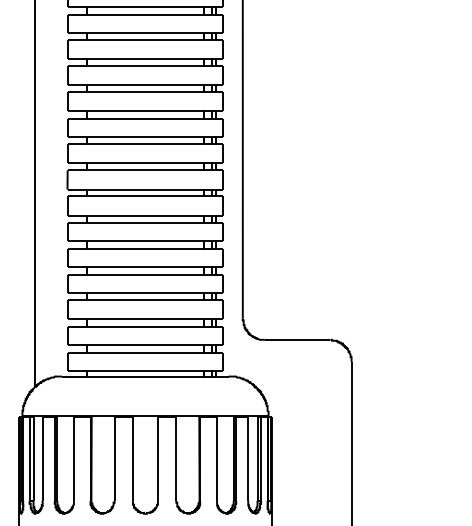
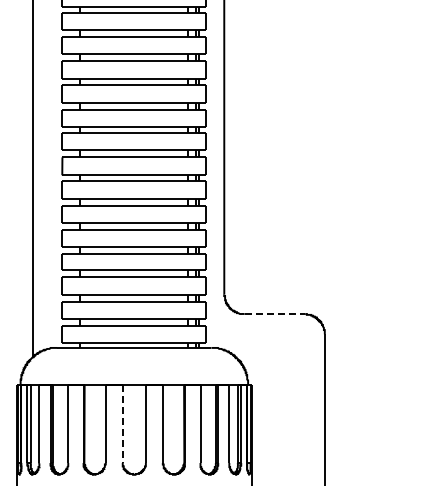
line: (298, 340) -> (275, 314), solid -> dashed
line: (132, 459) -> (122, 424), solid -> dashed

